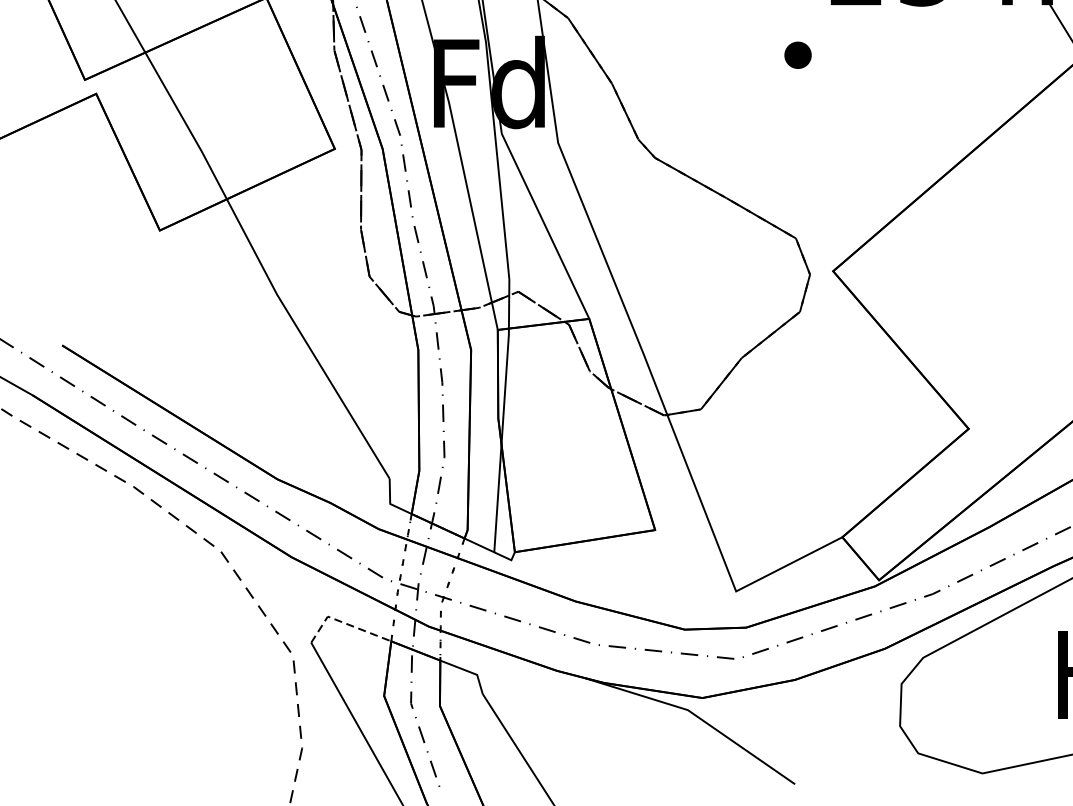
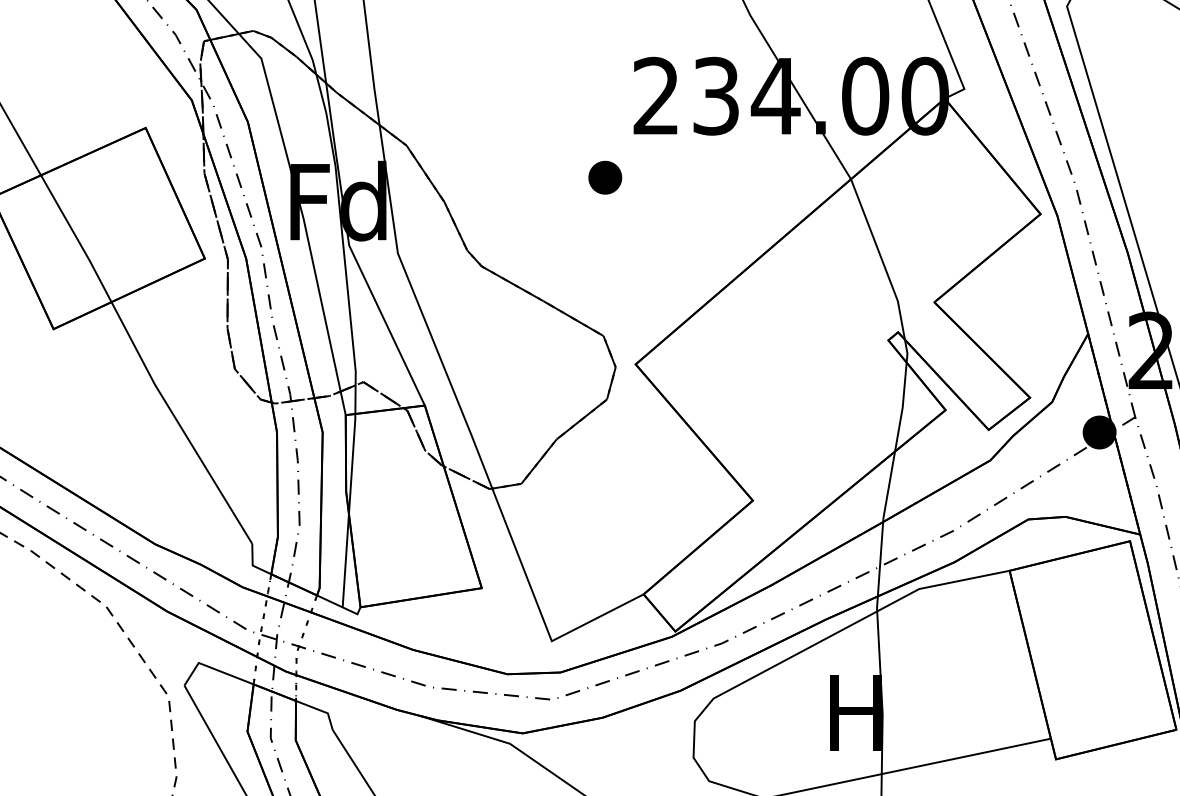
part: (798, 55) -> (605, 177), size x1.43
line: (344, 622) -> (213, 668), dashed -> solid

